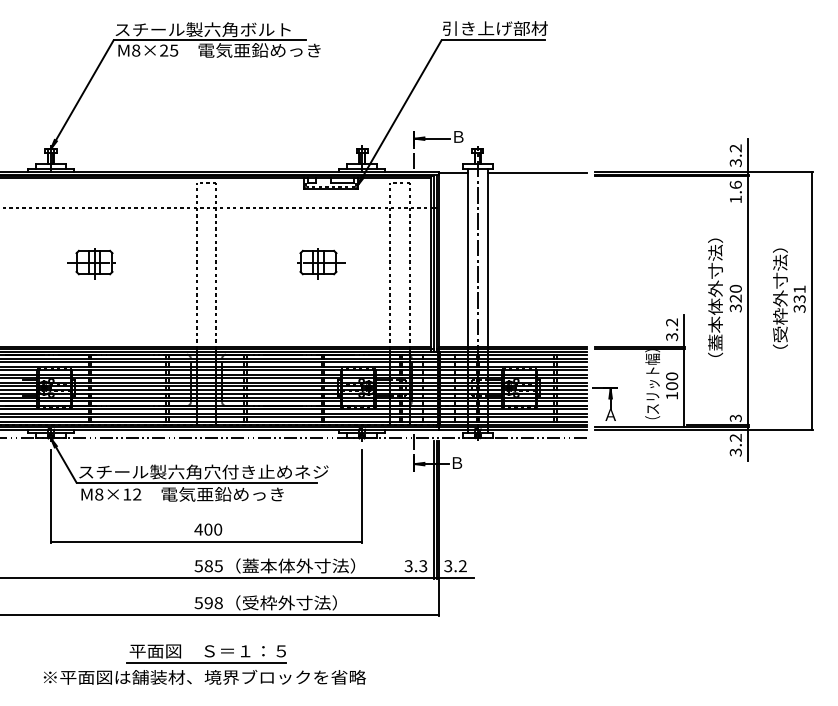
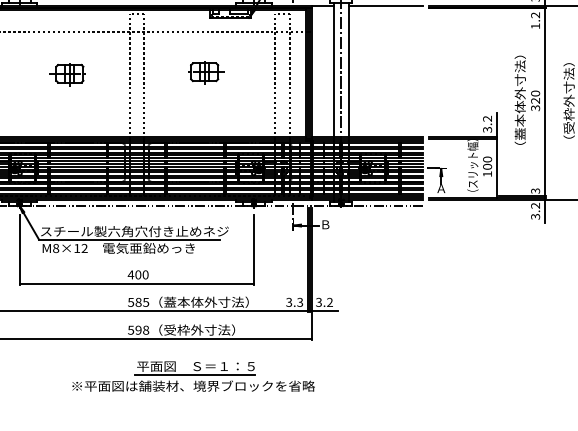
text: (735, 184) -> (535, 14), 1.6 -> 1.2
part: (91, 263) -> (67, 74), moved
part: (321, 263) -> (206, 72), moved
part: (204, 664) -> (193, 376), moved

